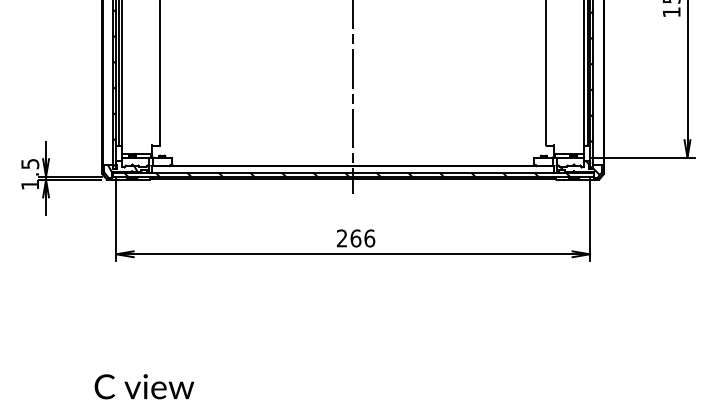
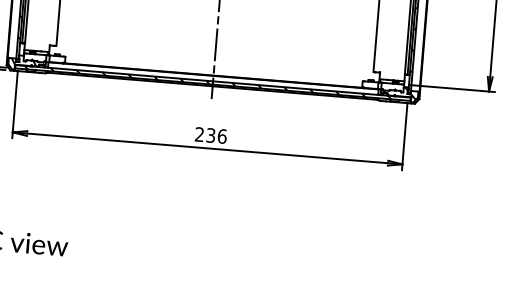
text: (355, 238) -> (210, 135), 266 -> 236

